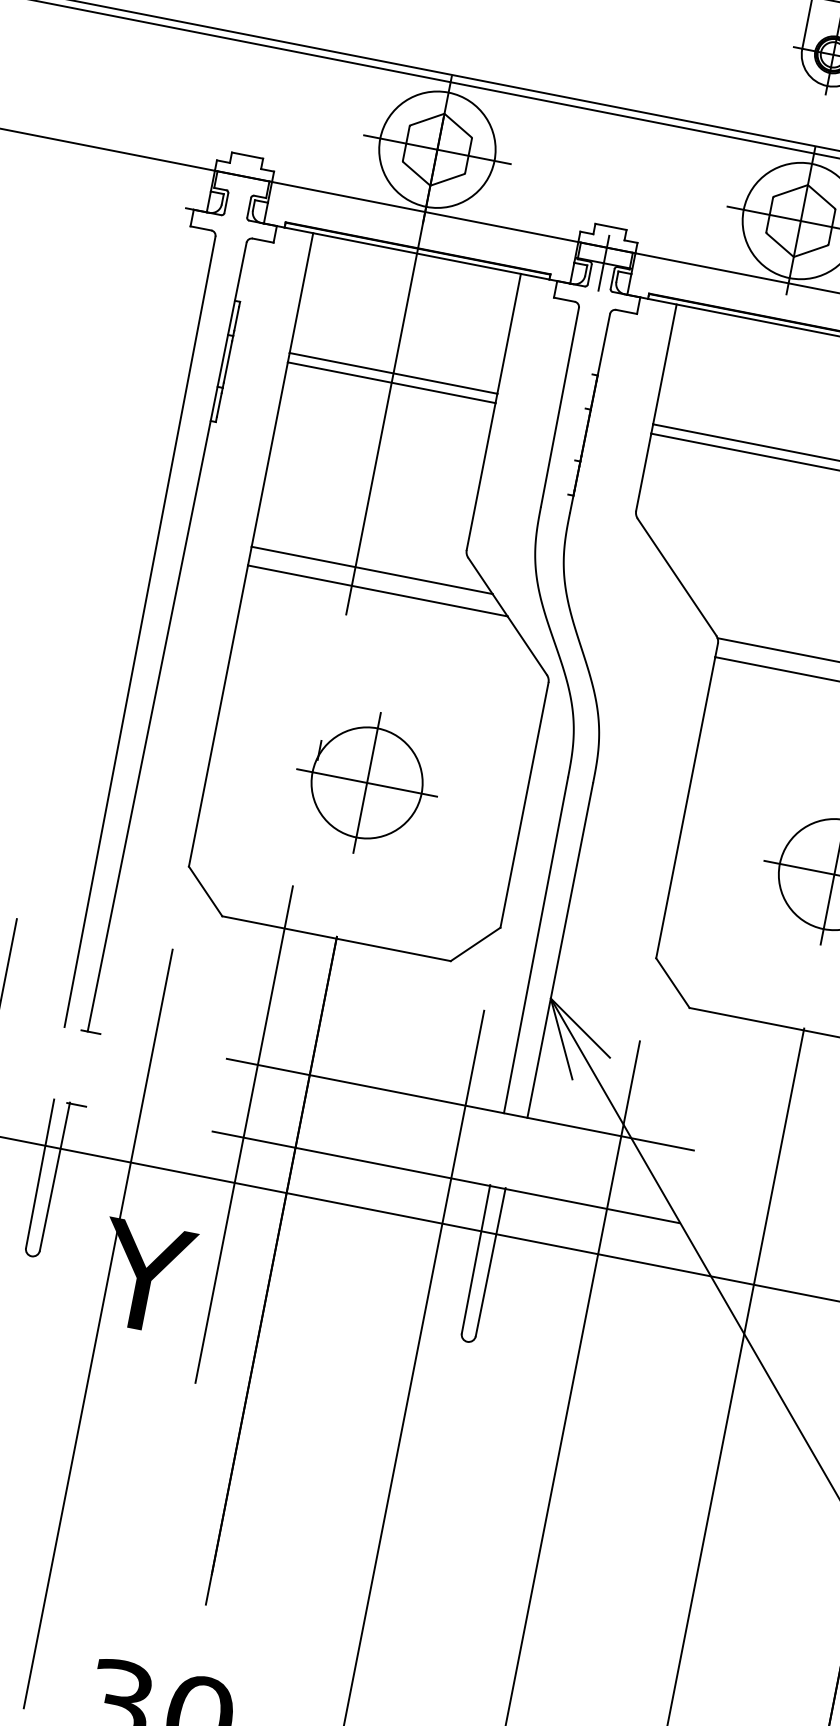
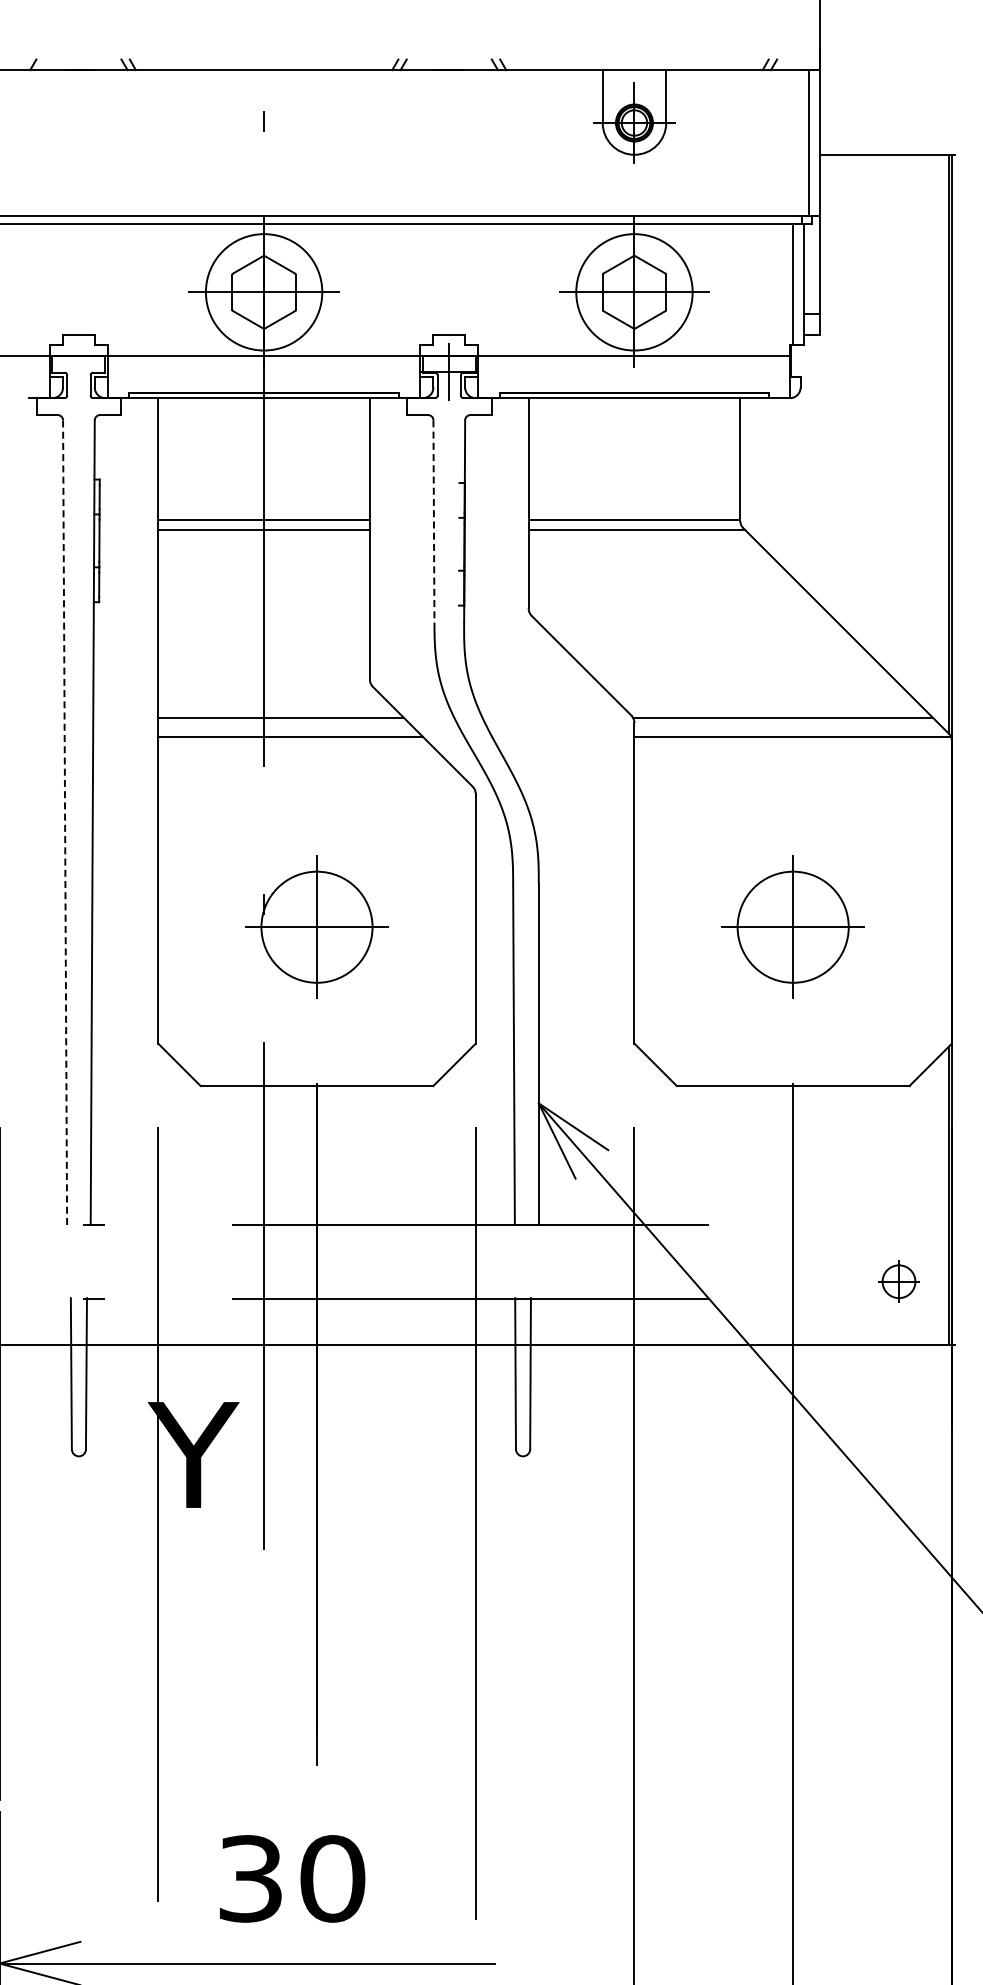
line: (559, 408) -> (433, 522), solid -> dashed
line: (140, 631) -> (65, 822), solid -> dashed

